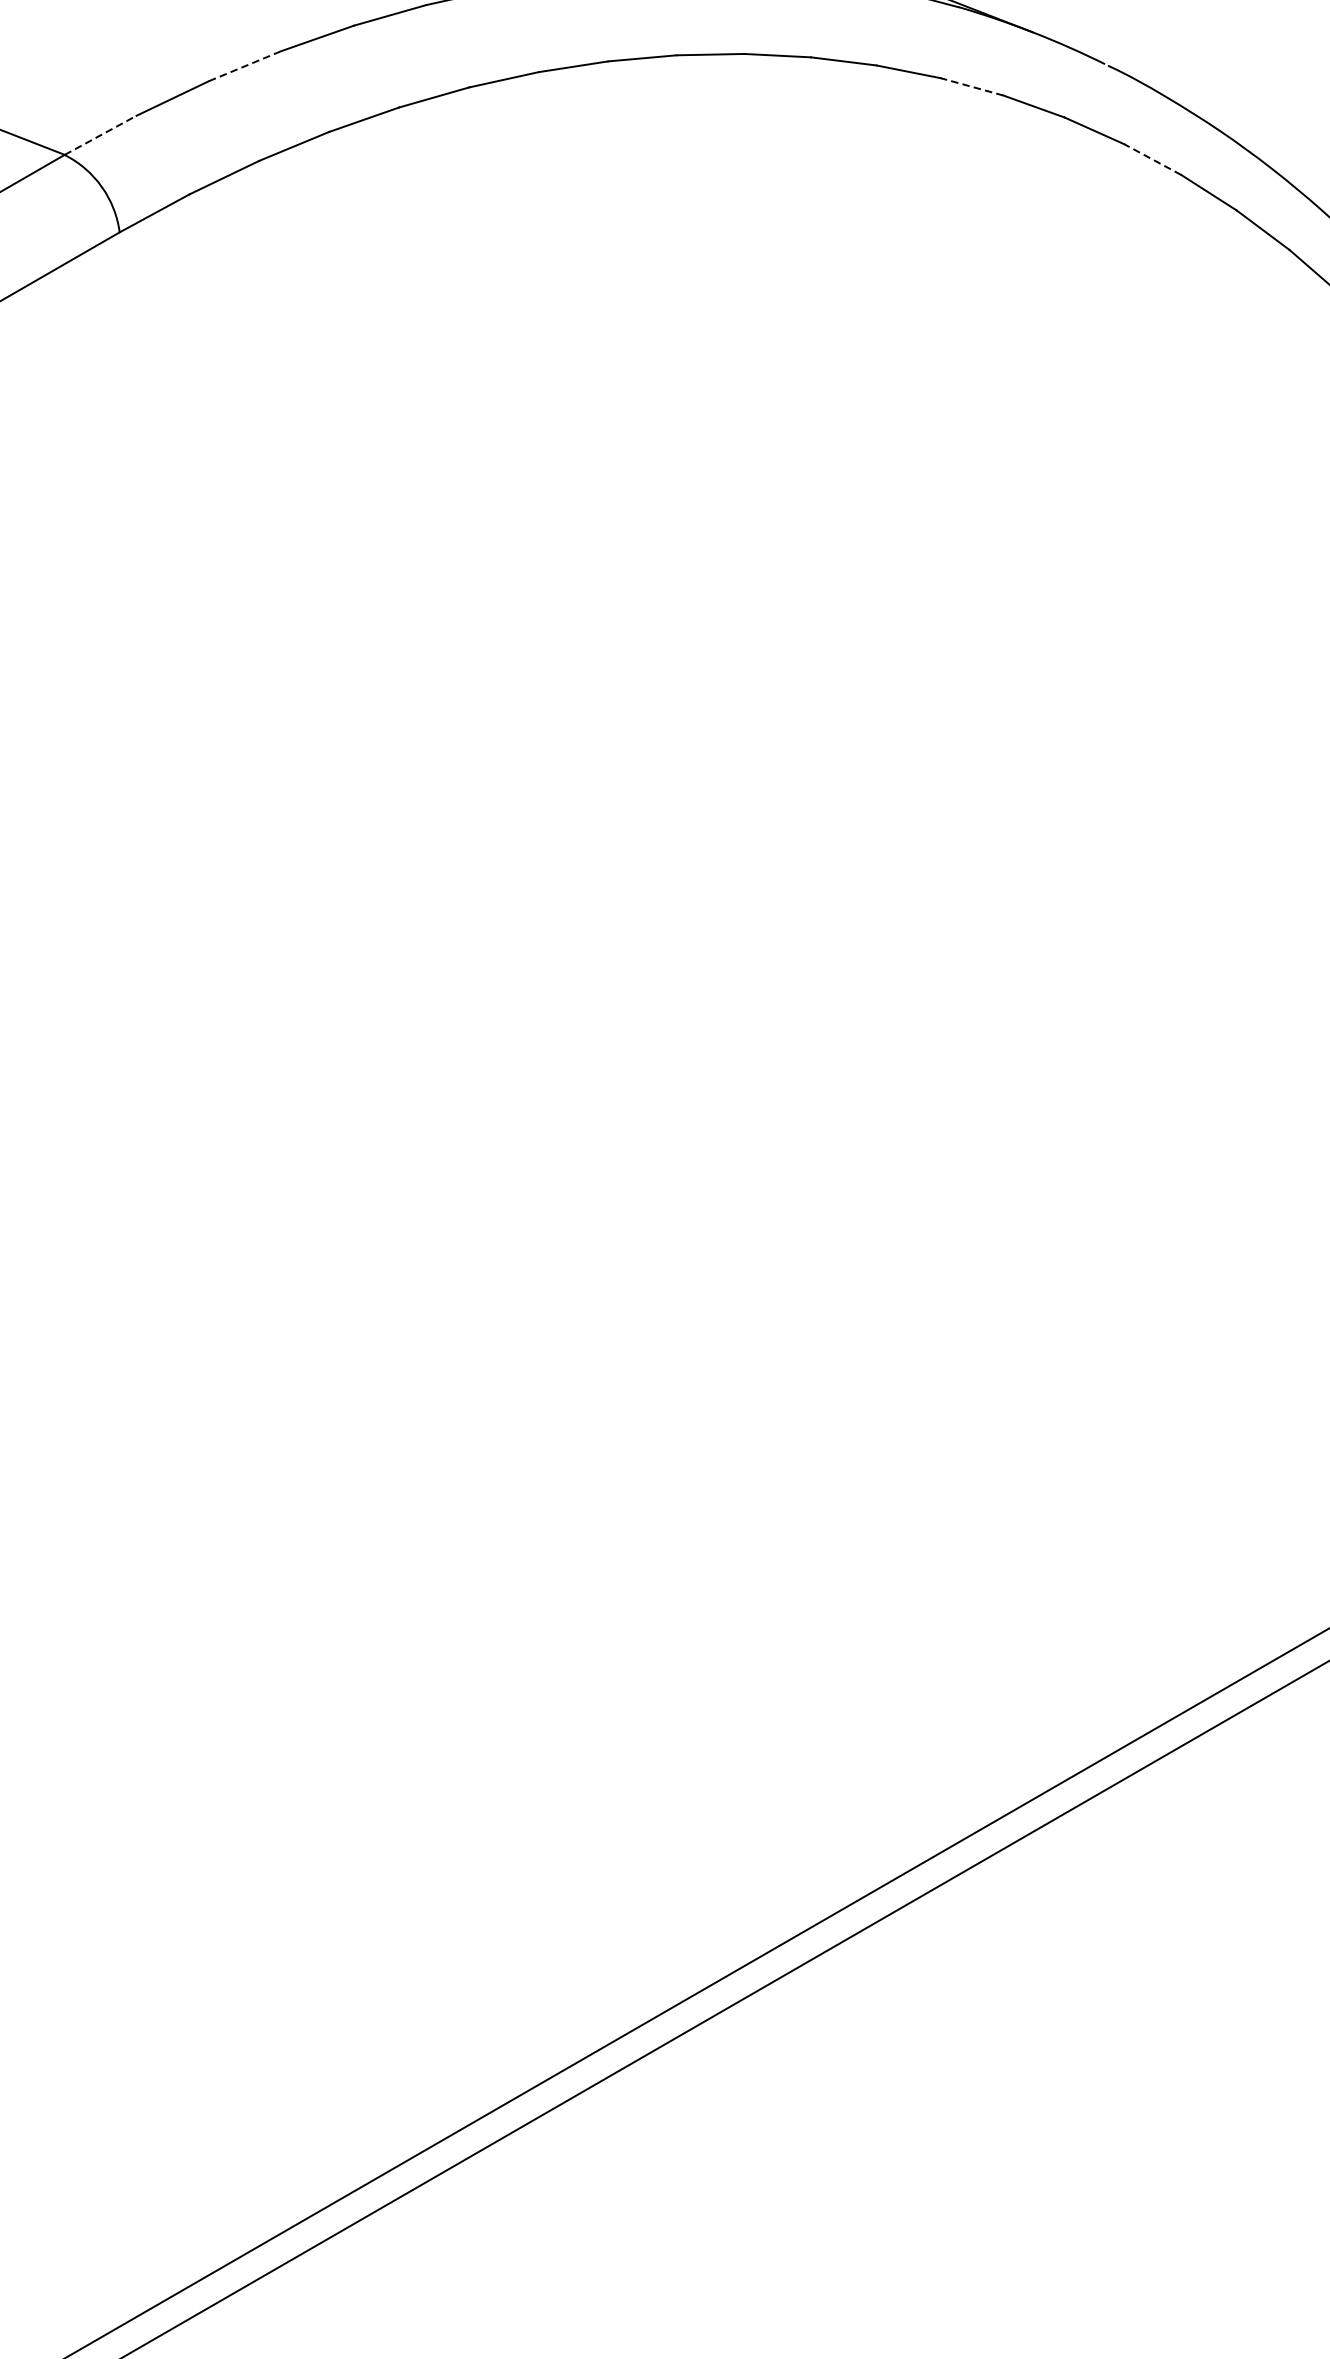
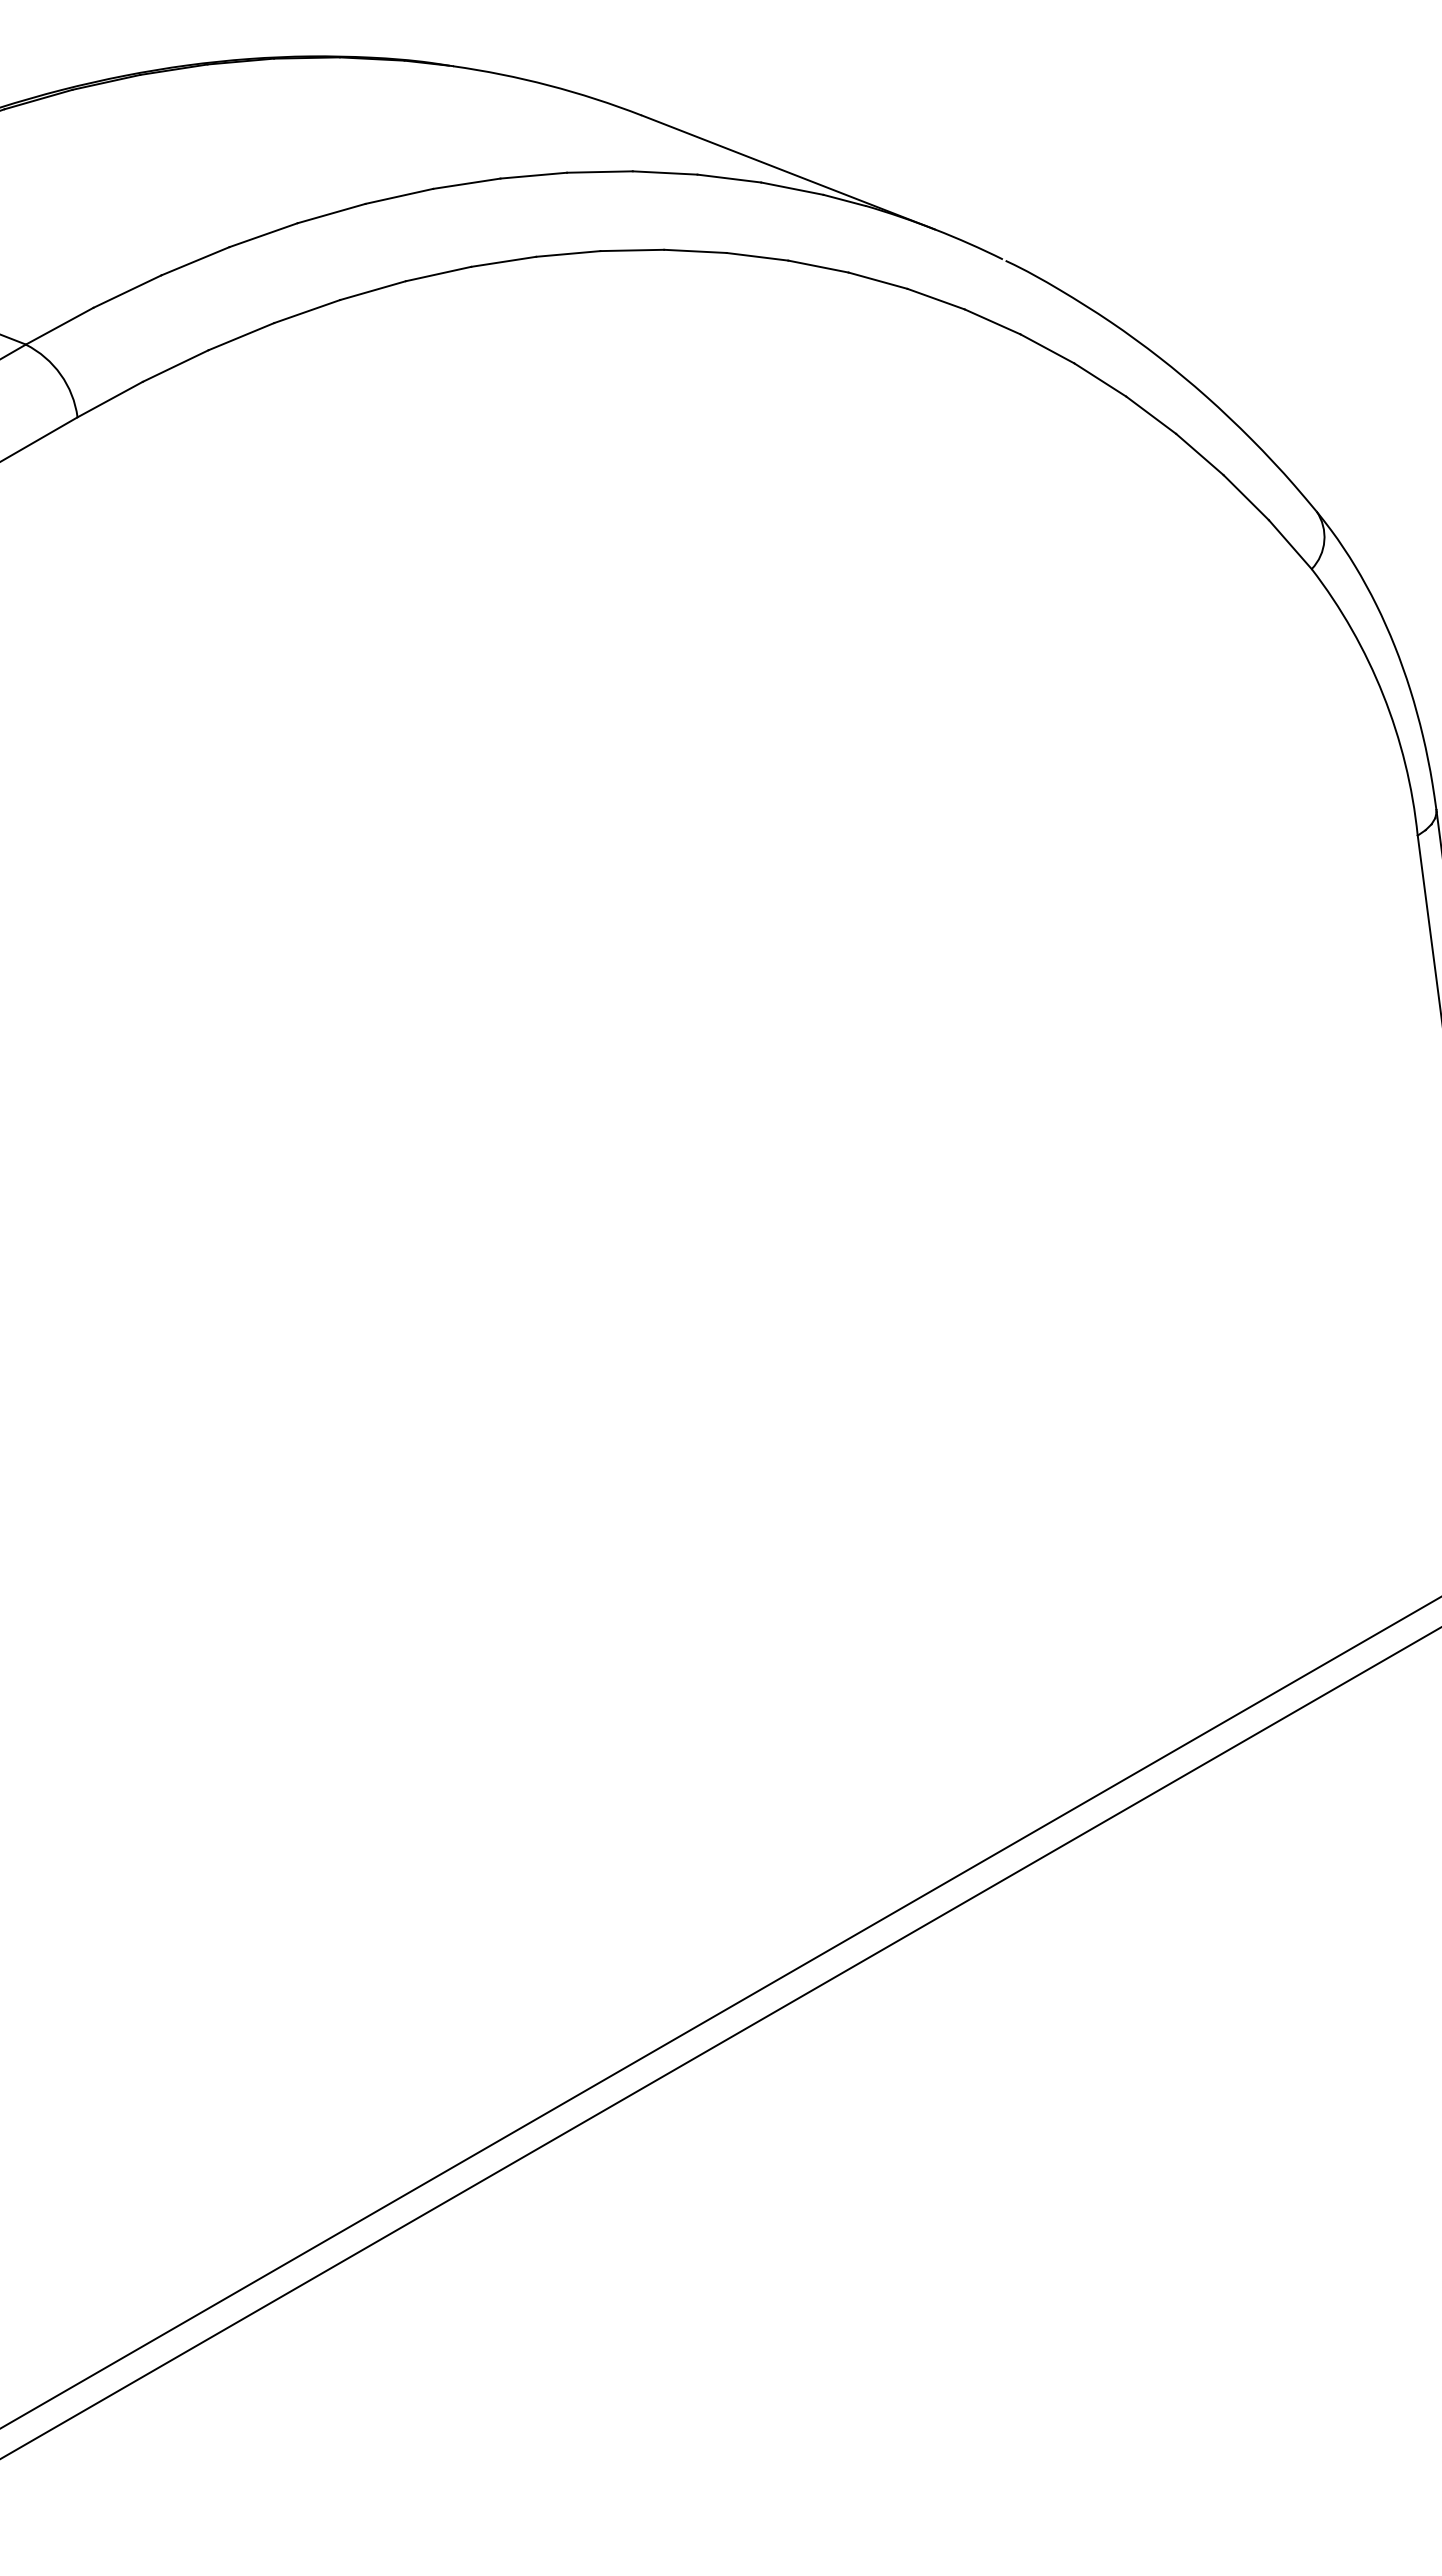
line: (245, 66) -> (195, 261), dashed -> solid
line: (972, 86) -> (878, 280), dashed -> solid
line: (101, 134) -> (60, 325), dashed -> solid
line: (1152, 159) -> (1047, 348), dashed -> solid

